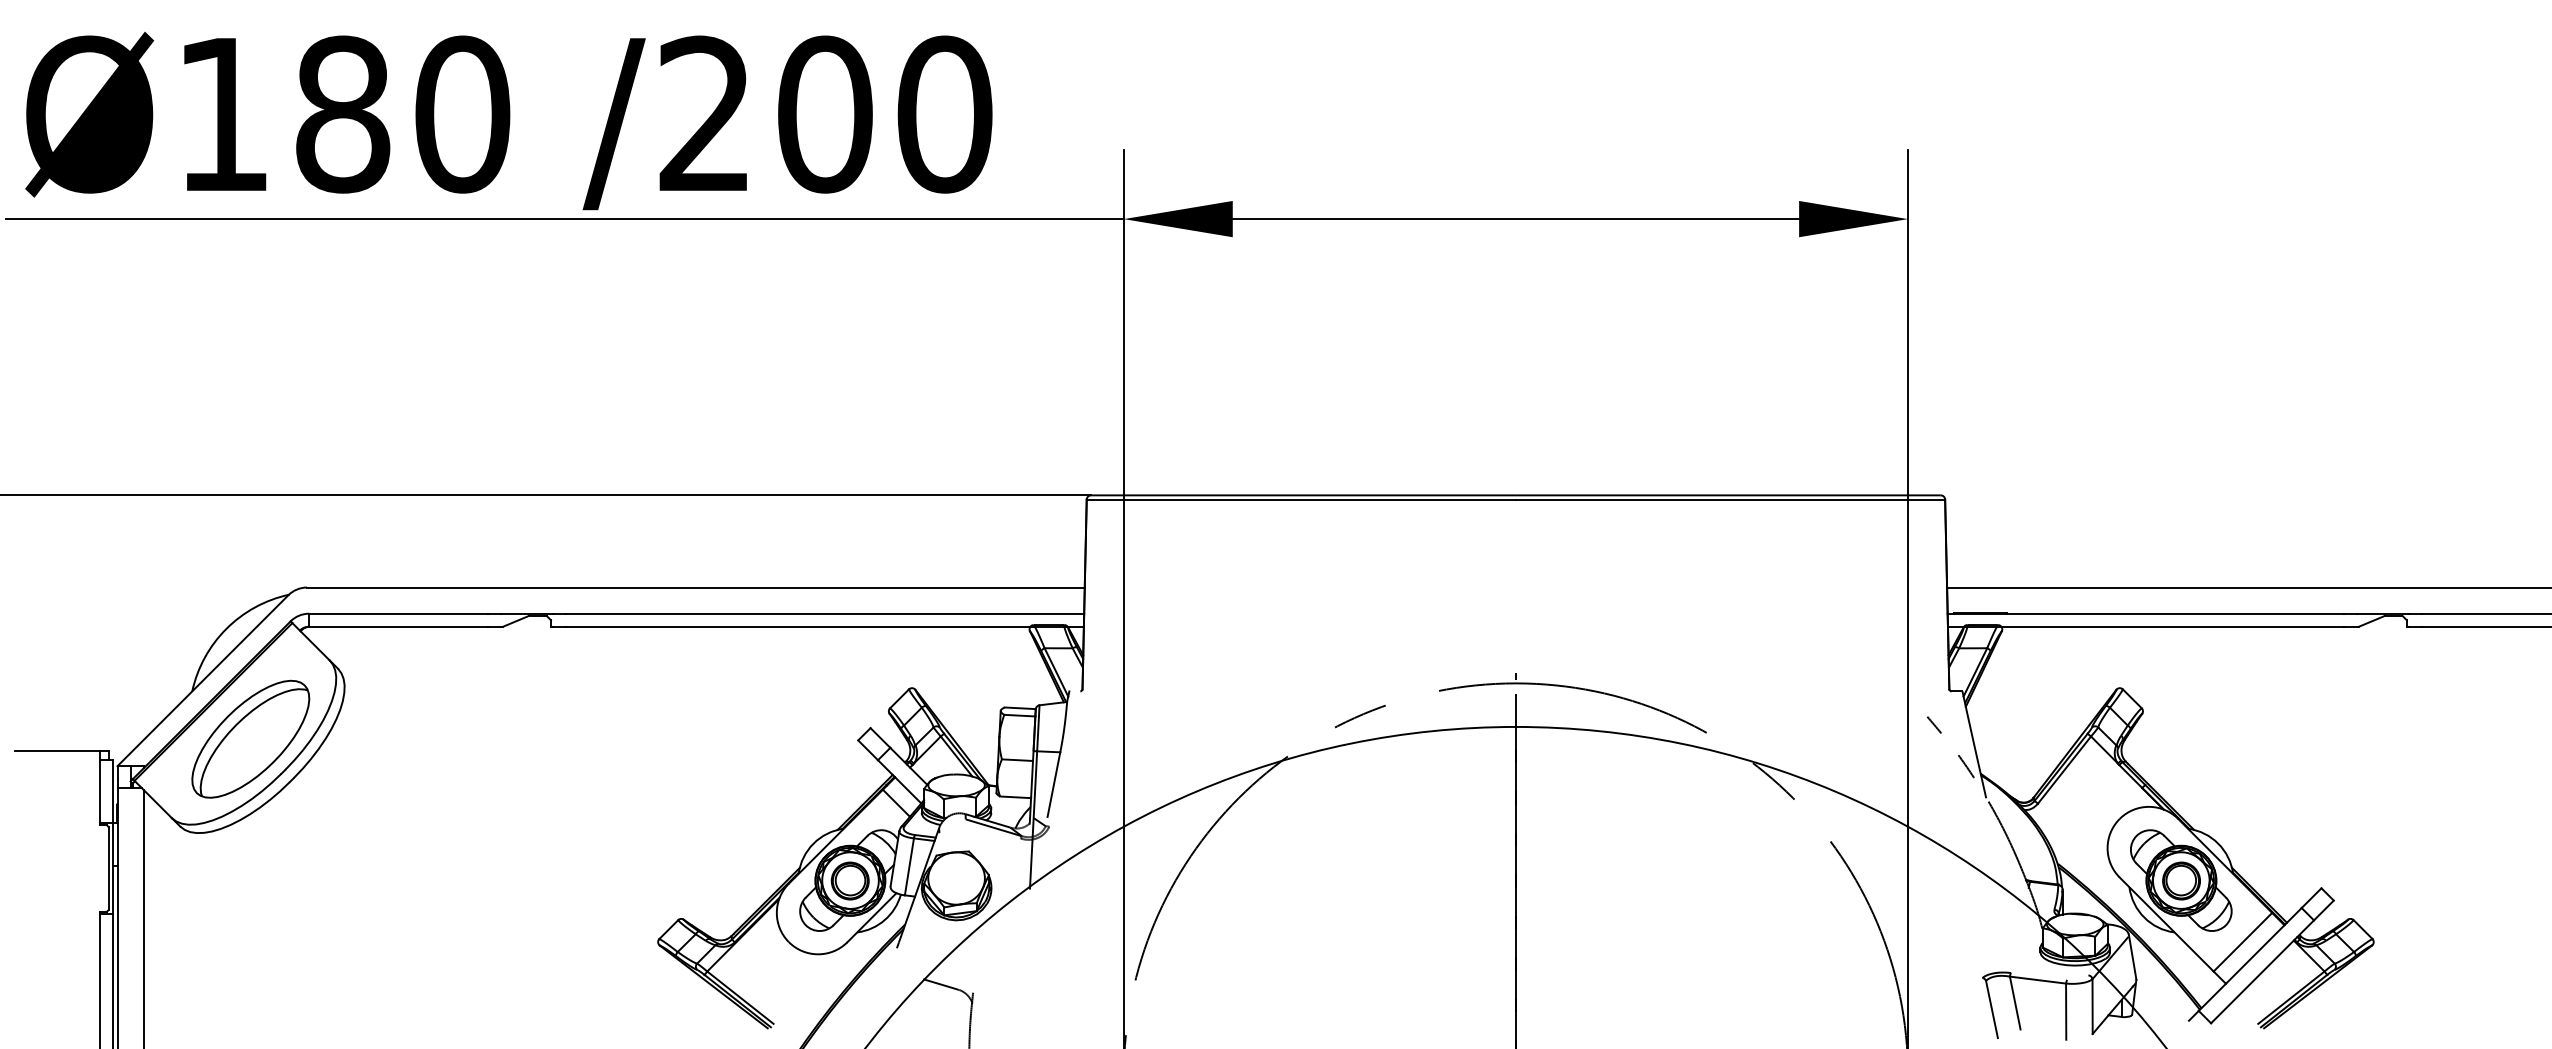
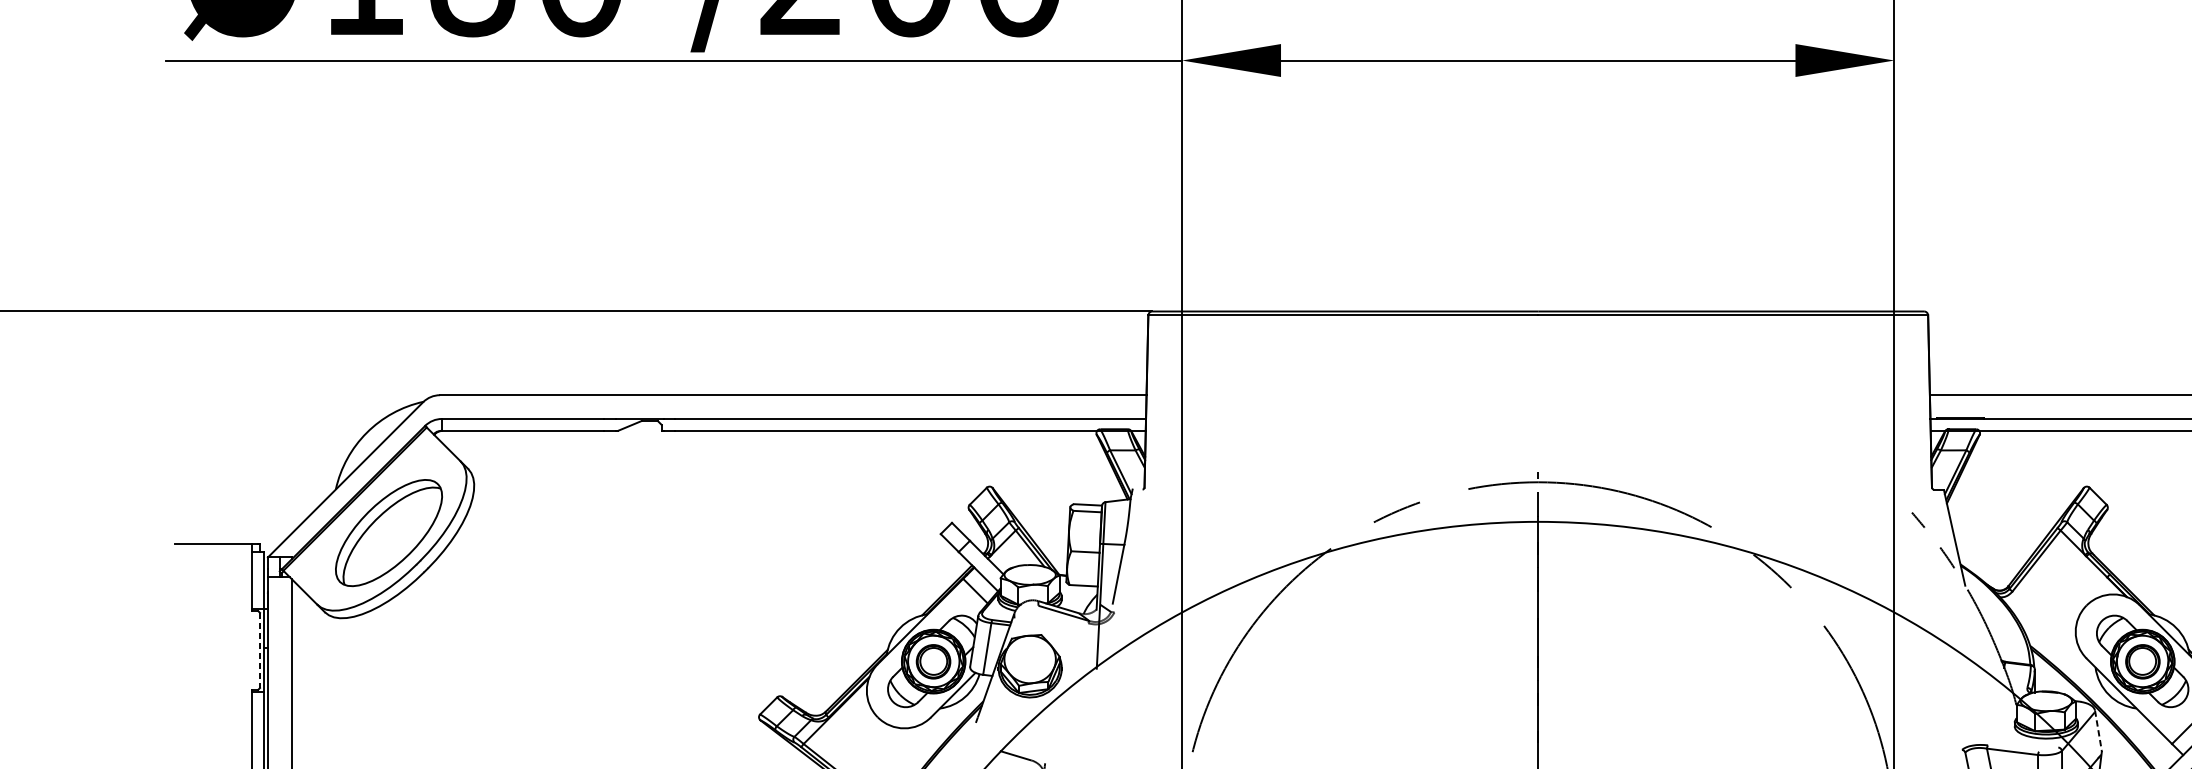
line: (108, 869) -> (259, 651), solid -> dashed
line: (2132, 956) -> (2098, 730), solid -> dashed

